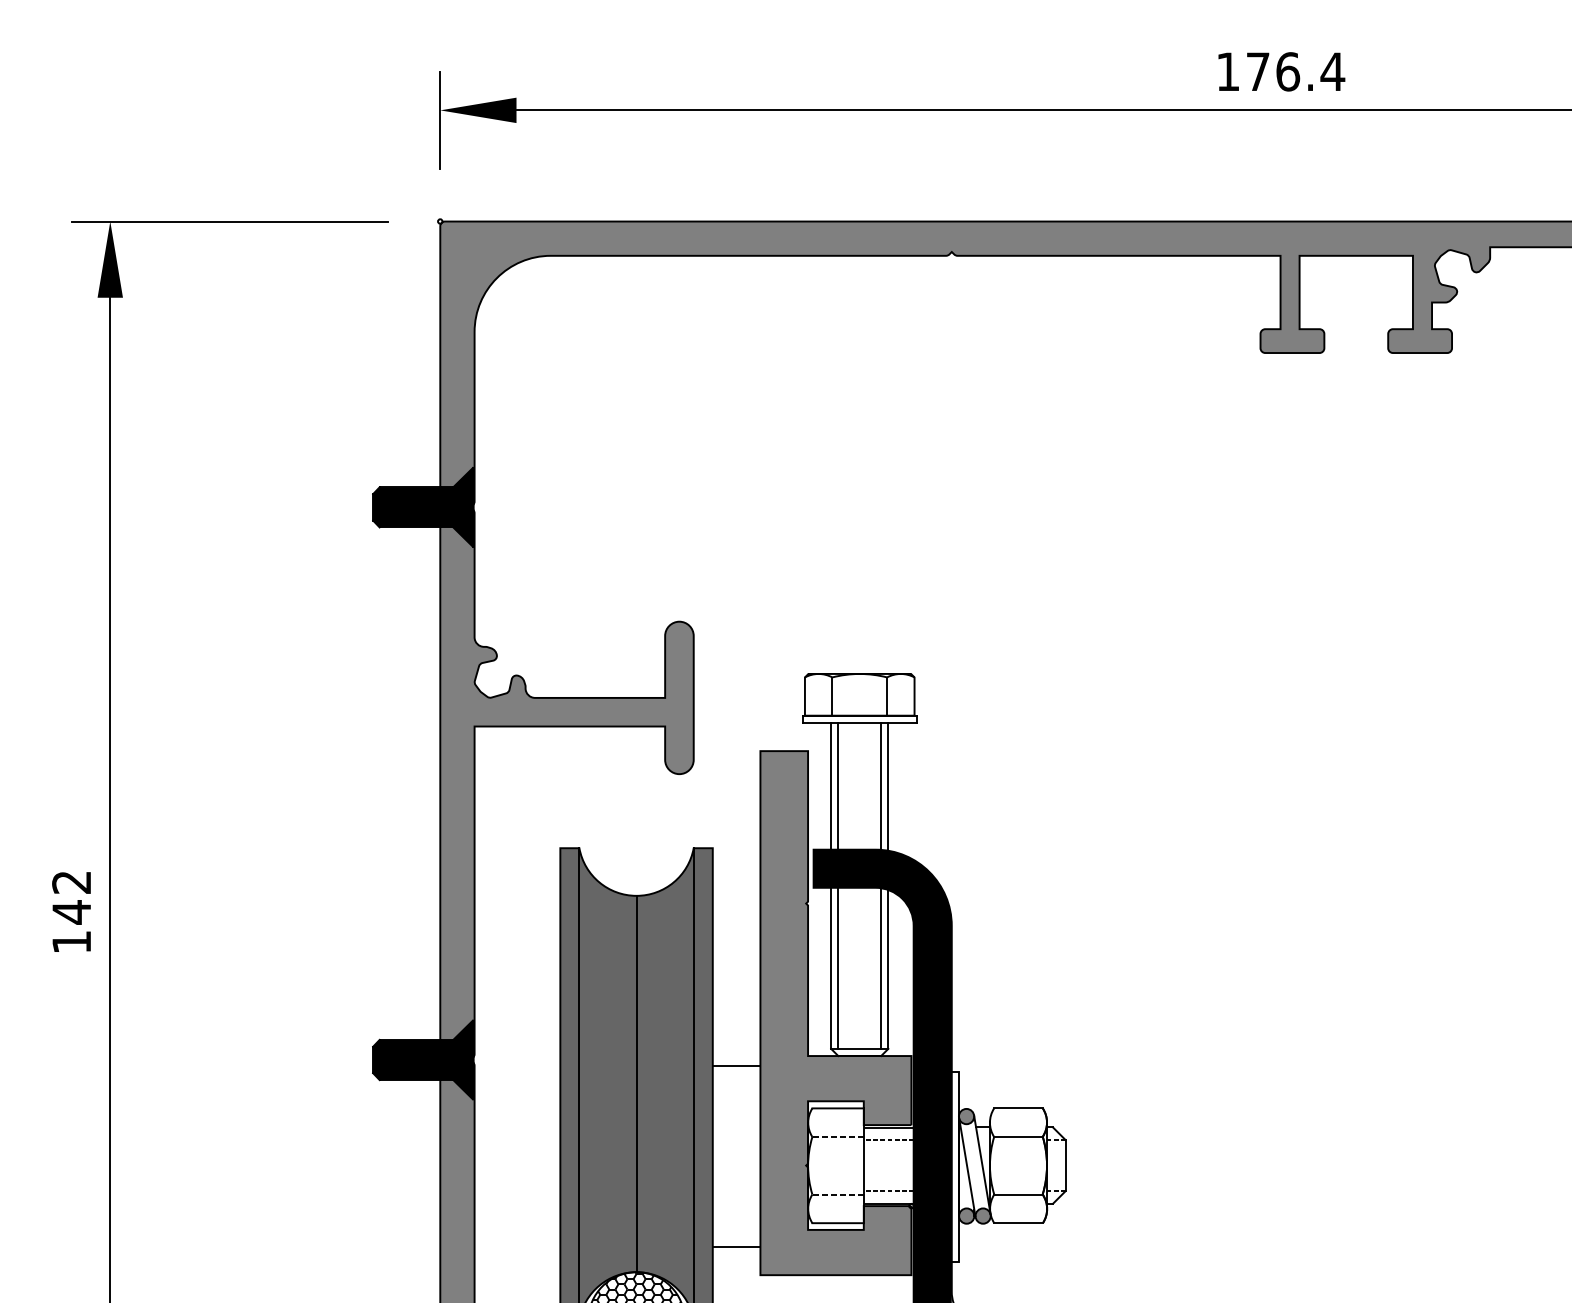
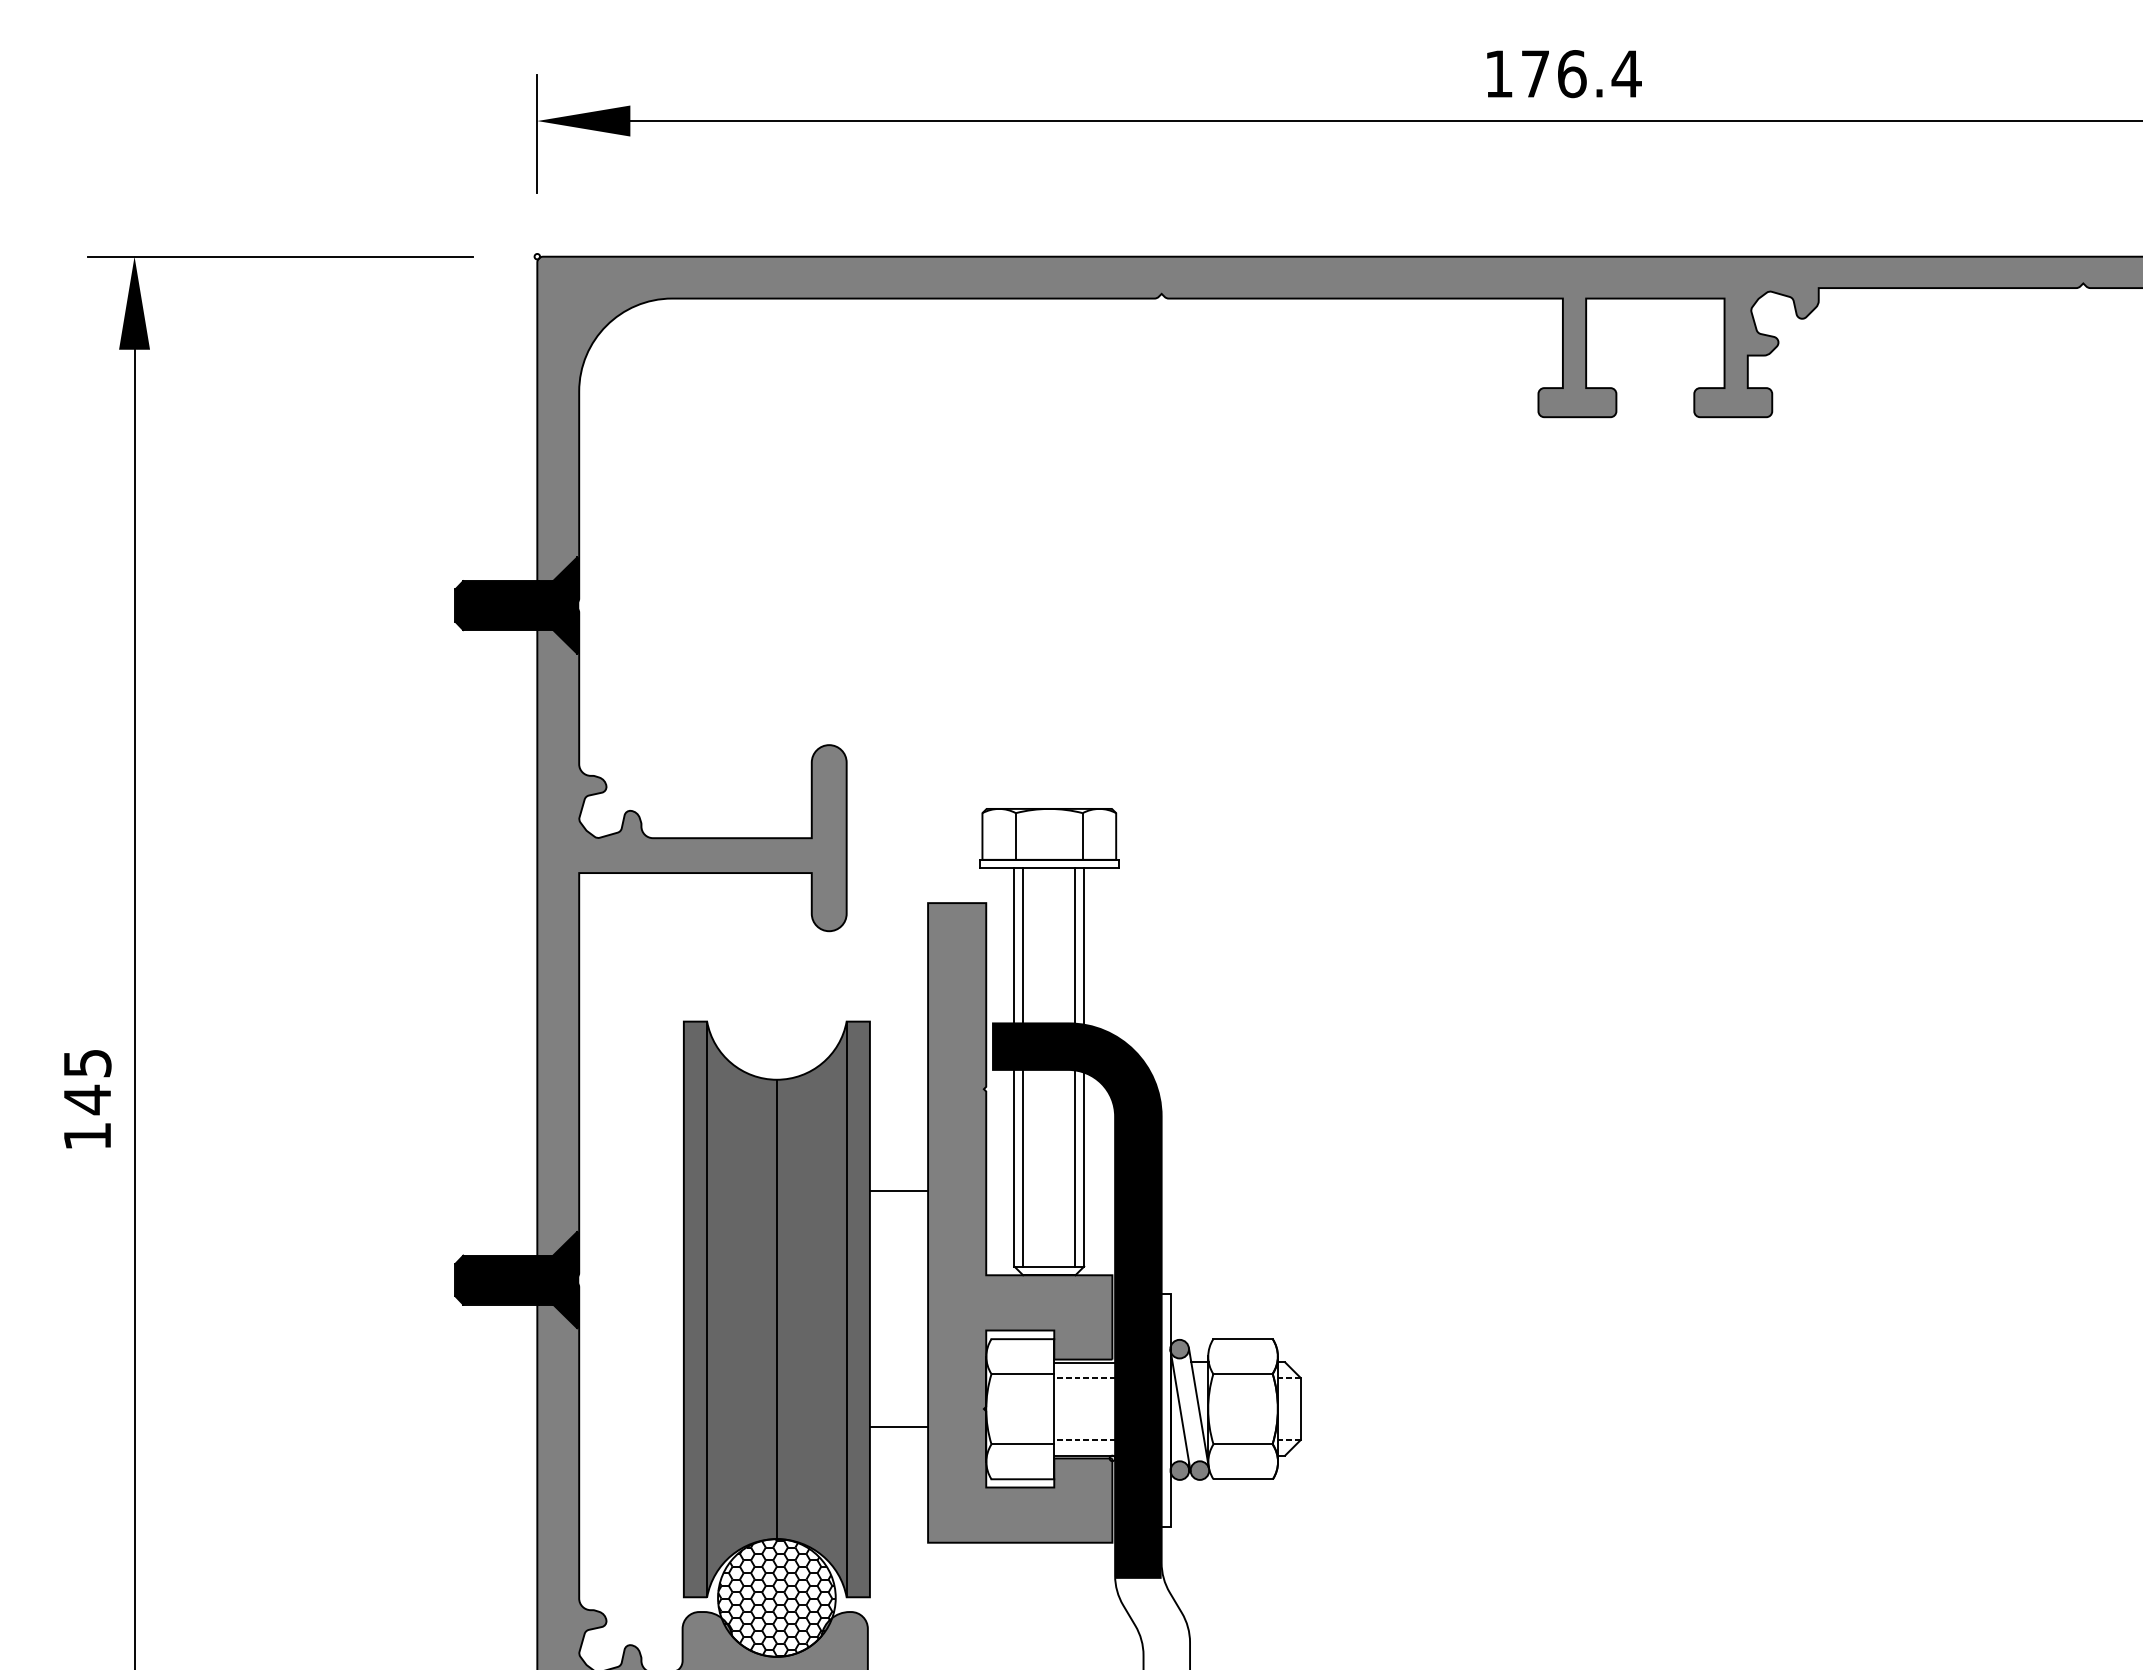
text: (71, 882) -> (87, 1063), 142 -> 145
line: (736, 1066) -> (898, 1191), moved
line: (837, 1137) -> (1022, 1374), dashed -> solid
line: (837, 1194) -> (1022, 1444), dashed -> solid
line: (736, 1247) -> (898, 1427), moved

